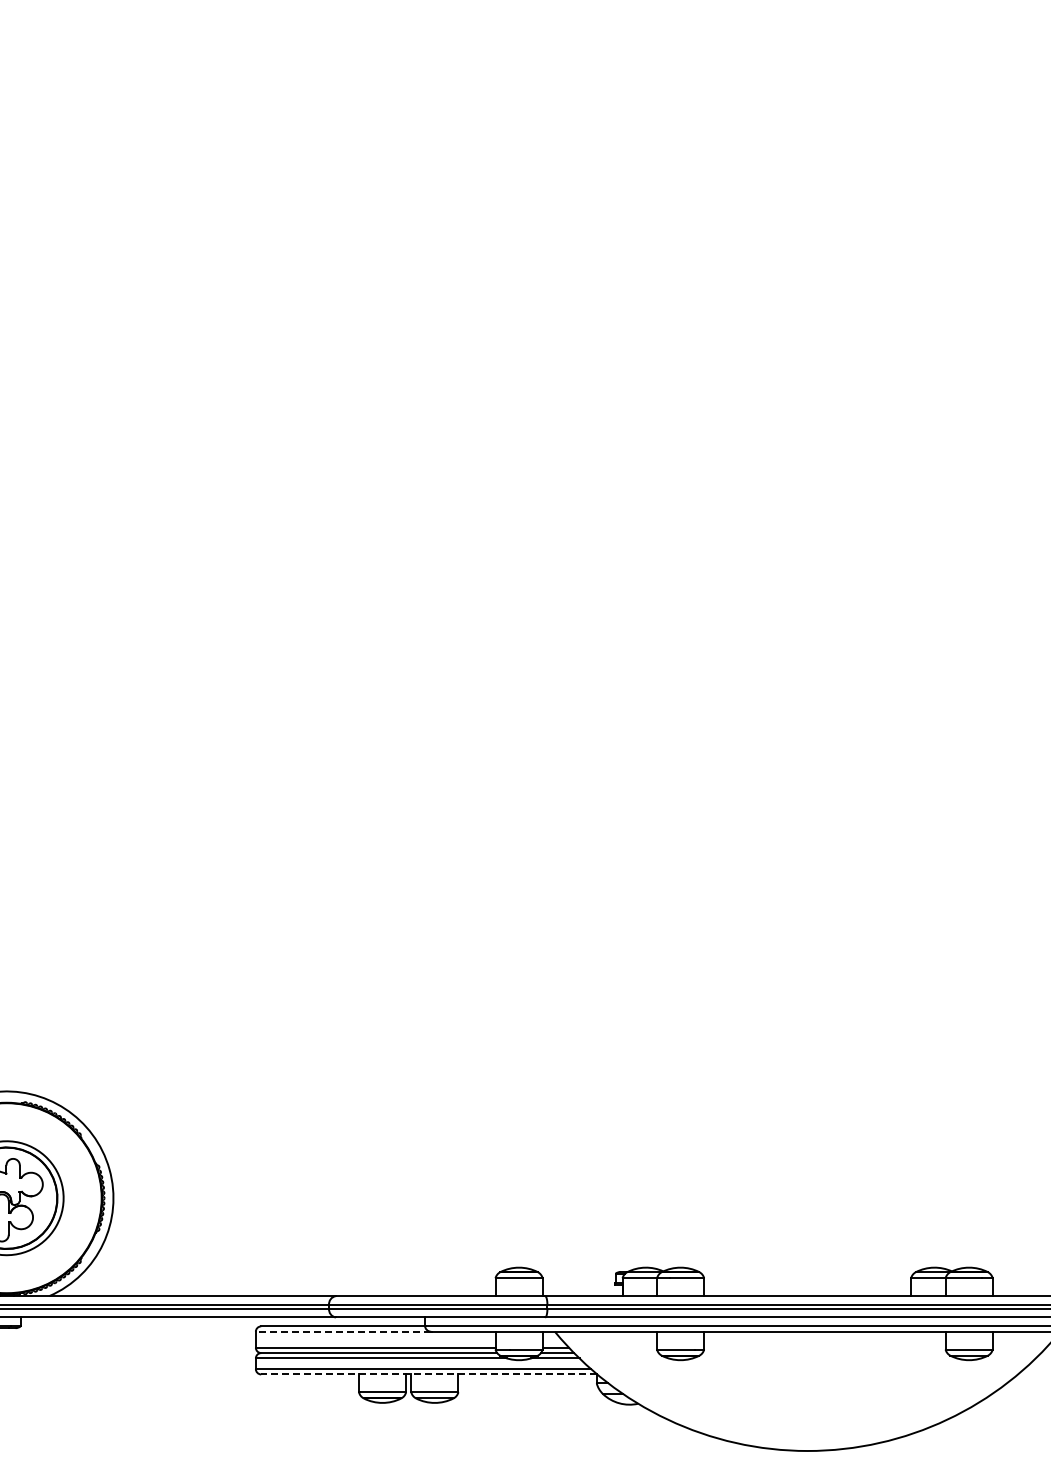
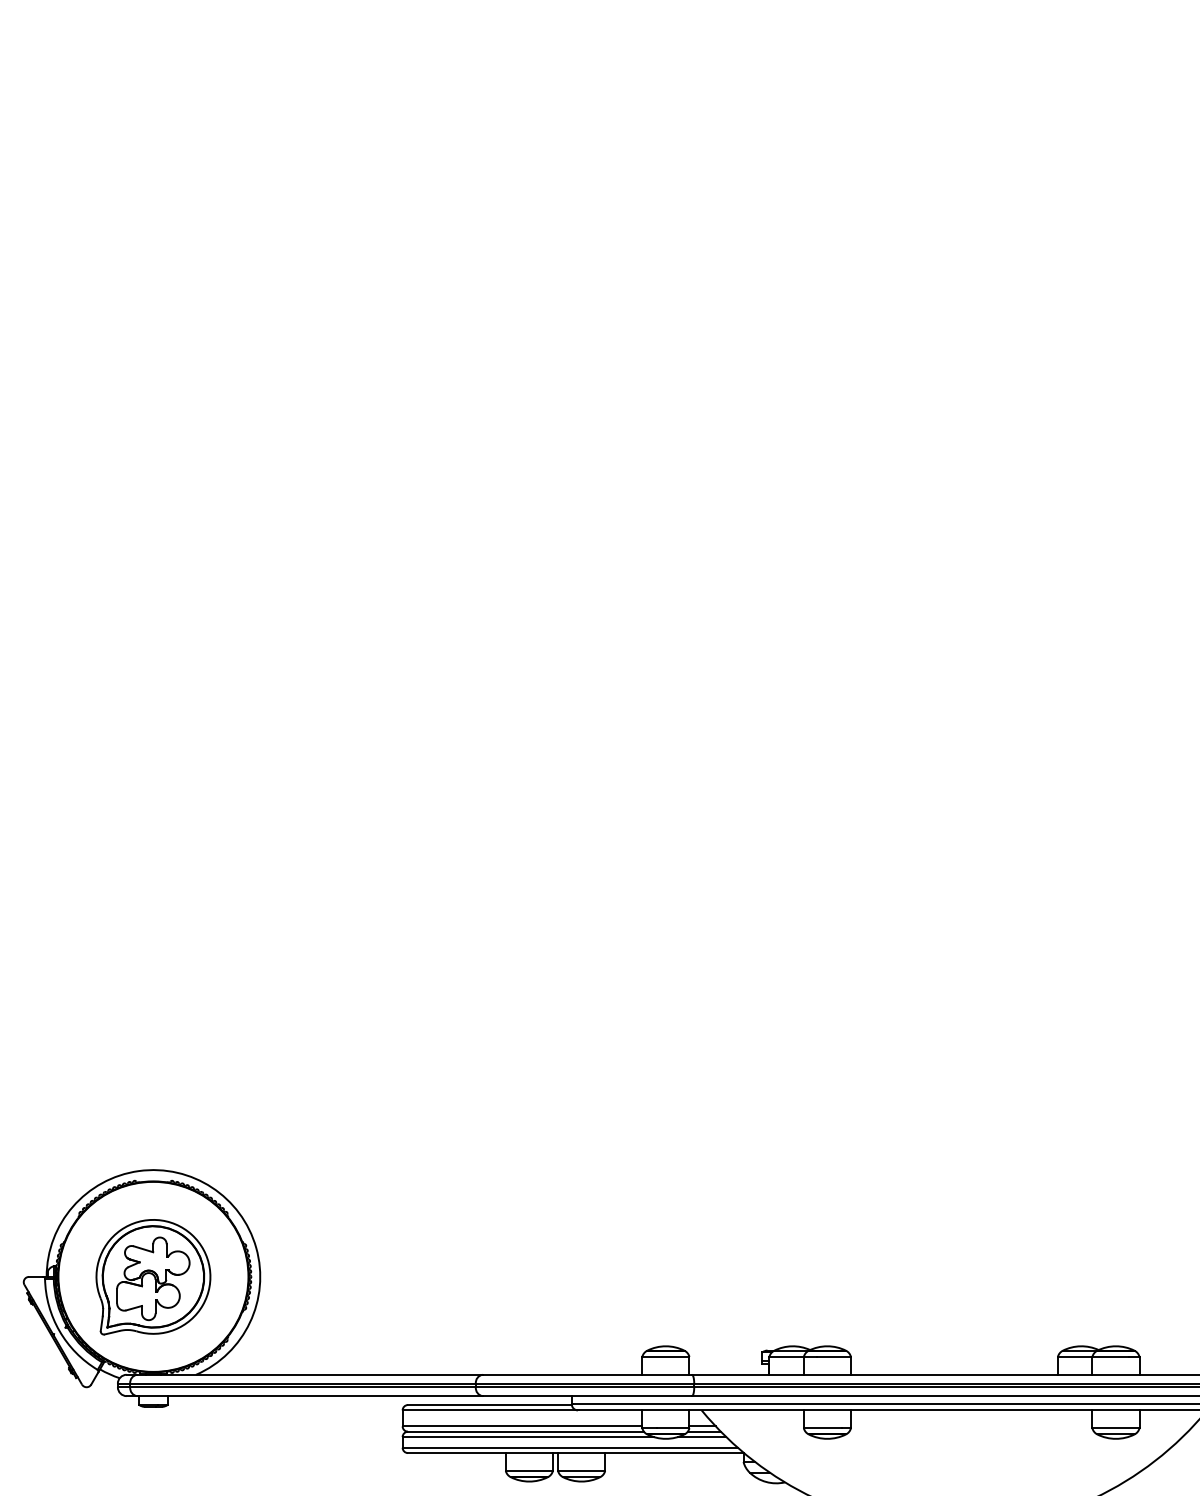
line: (343, 1331) -> (490, 1410), dashed -> solid
line: (428, 1374) -> (575, 1453), dashed -> solid

